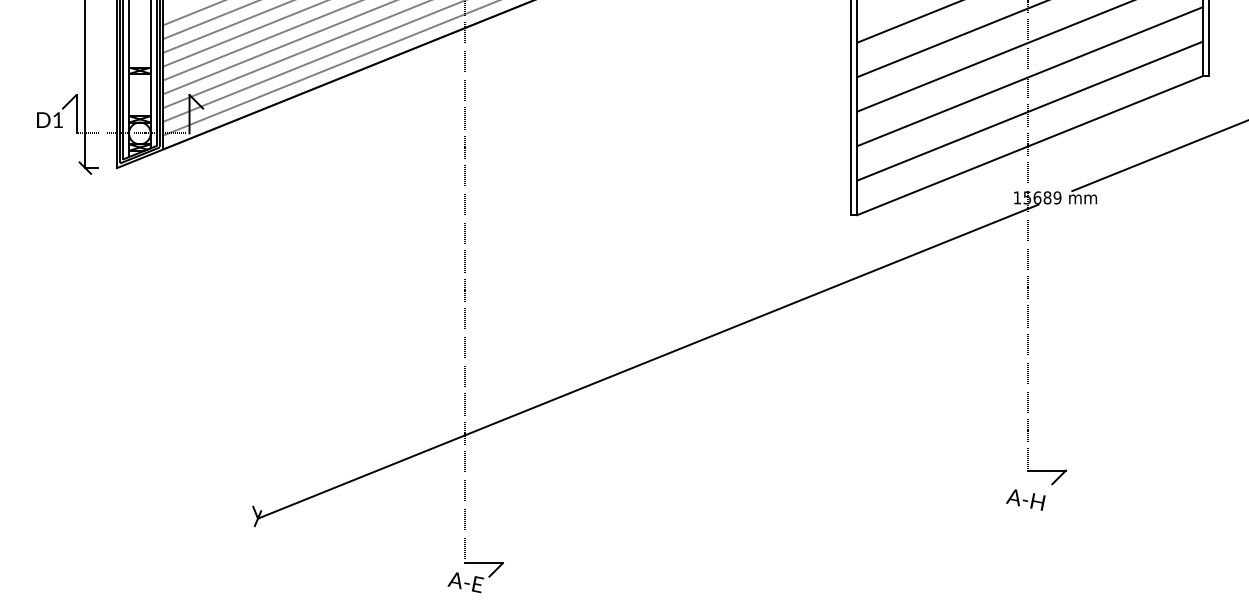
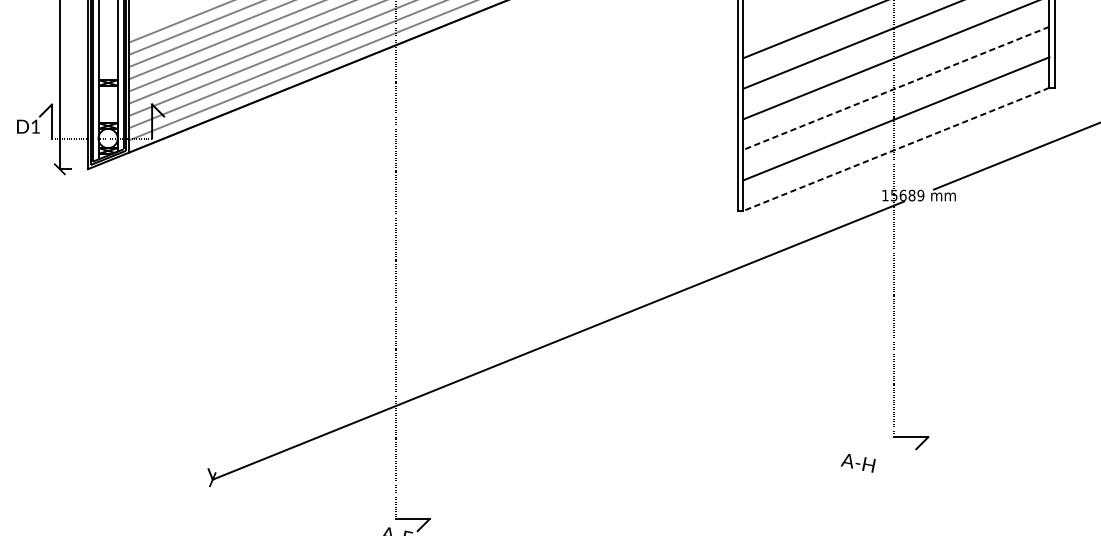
line: (1029, 76) -> (896, 88), solid -> dashed
line: (1029, 145) -> (896, 149), solid -> dashed
text: (1025, 499) -> (857, 462), moved

